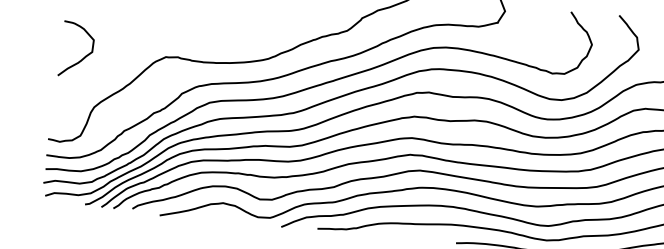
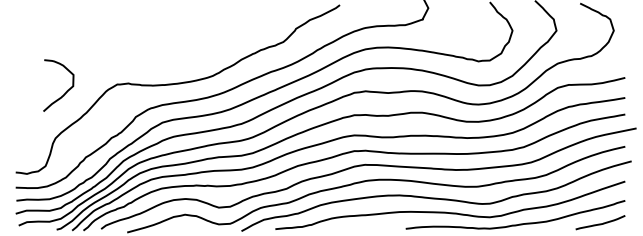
curve: (84, 55) -> (66, 90), moved

